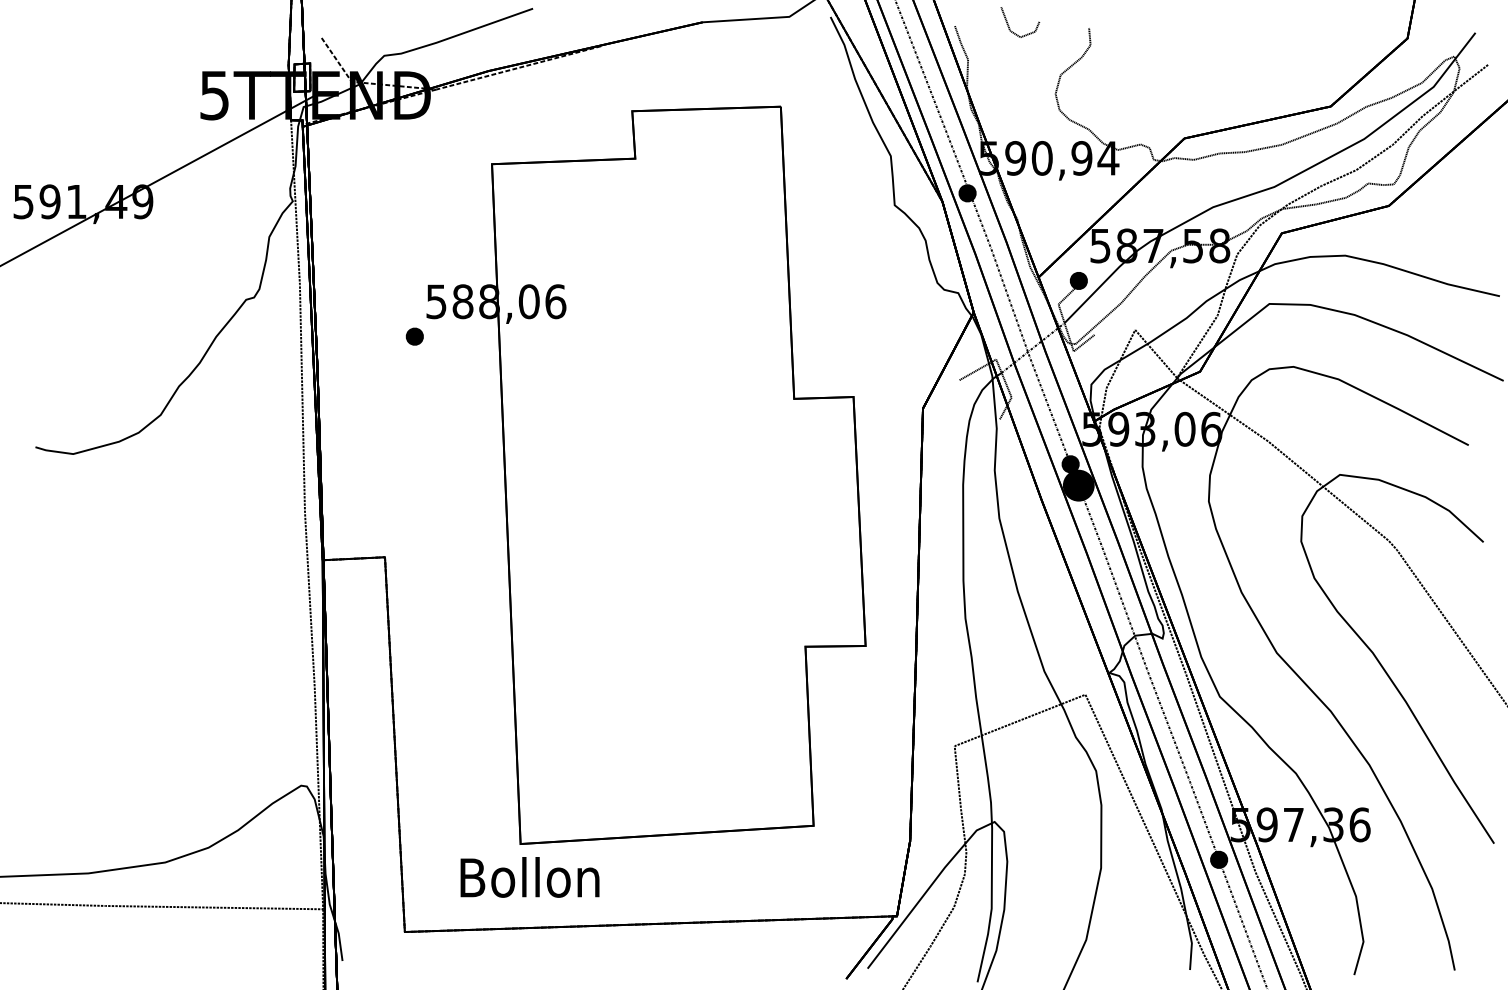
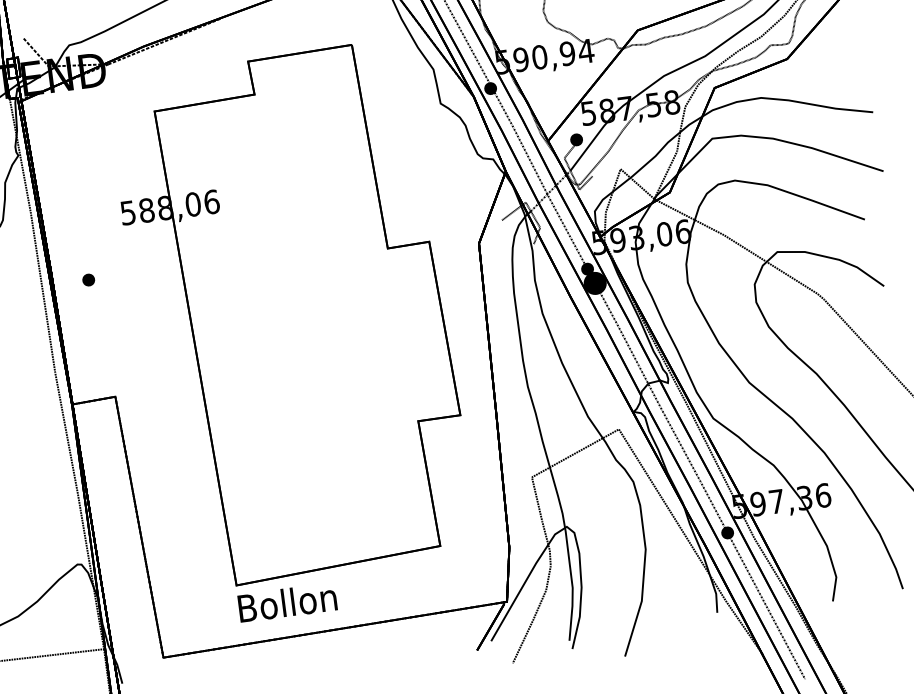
part: (414, 336) -> (88, 279), moved
text: (529, 877) -> (287, 602), moved

